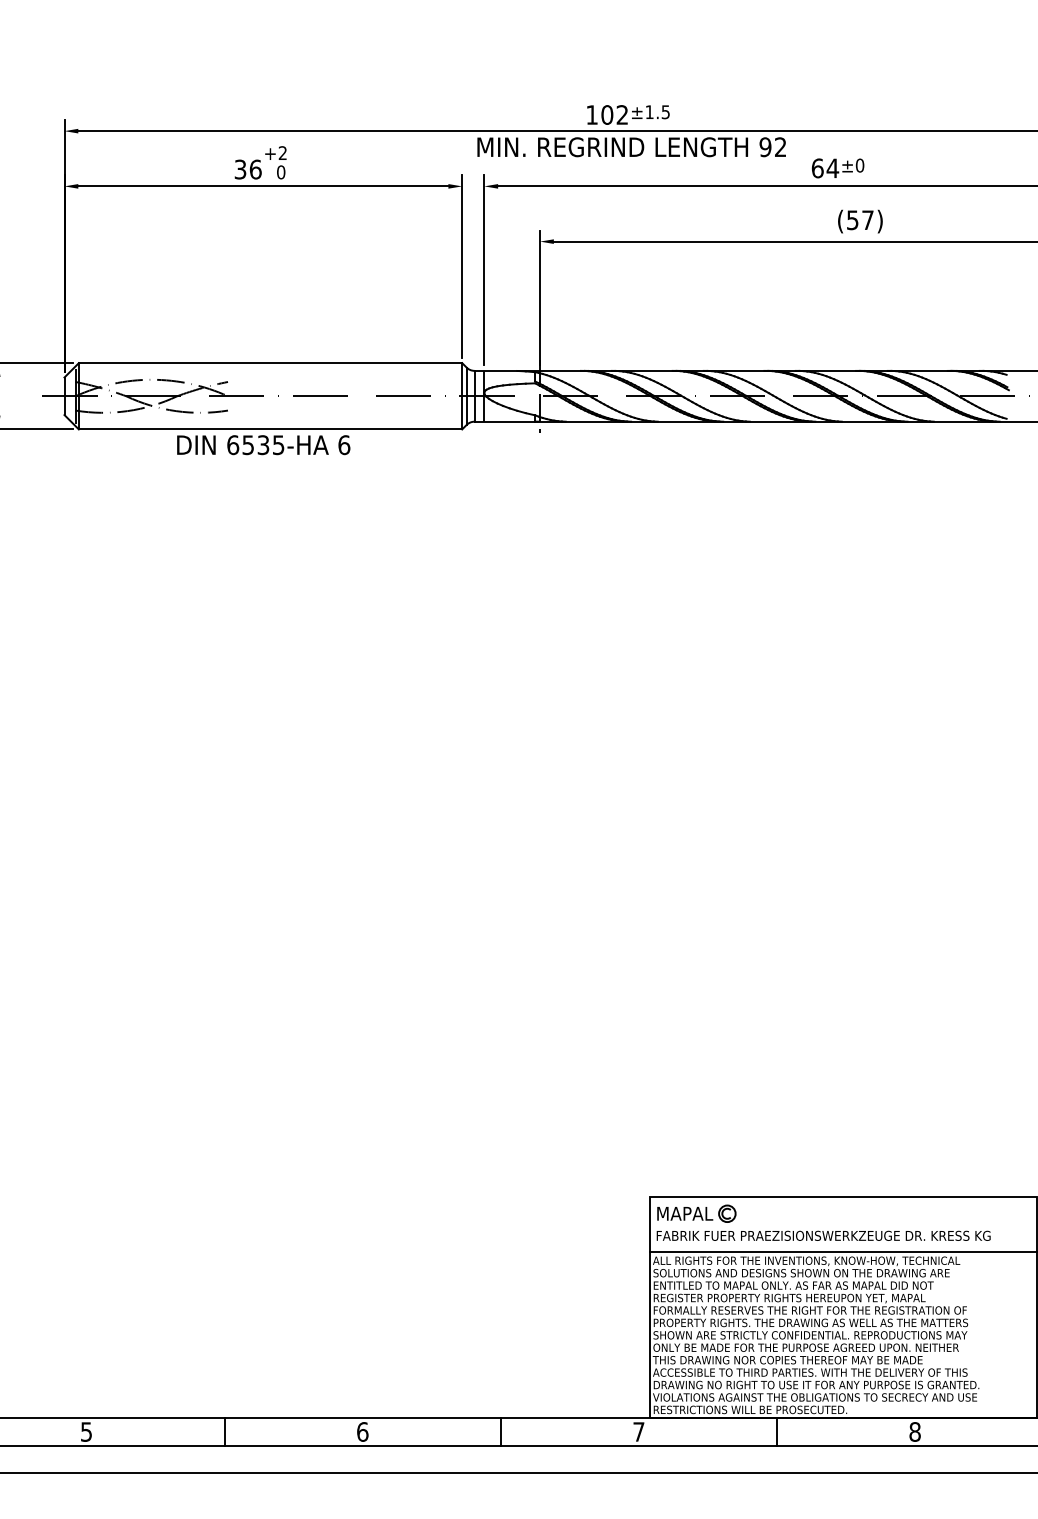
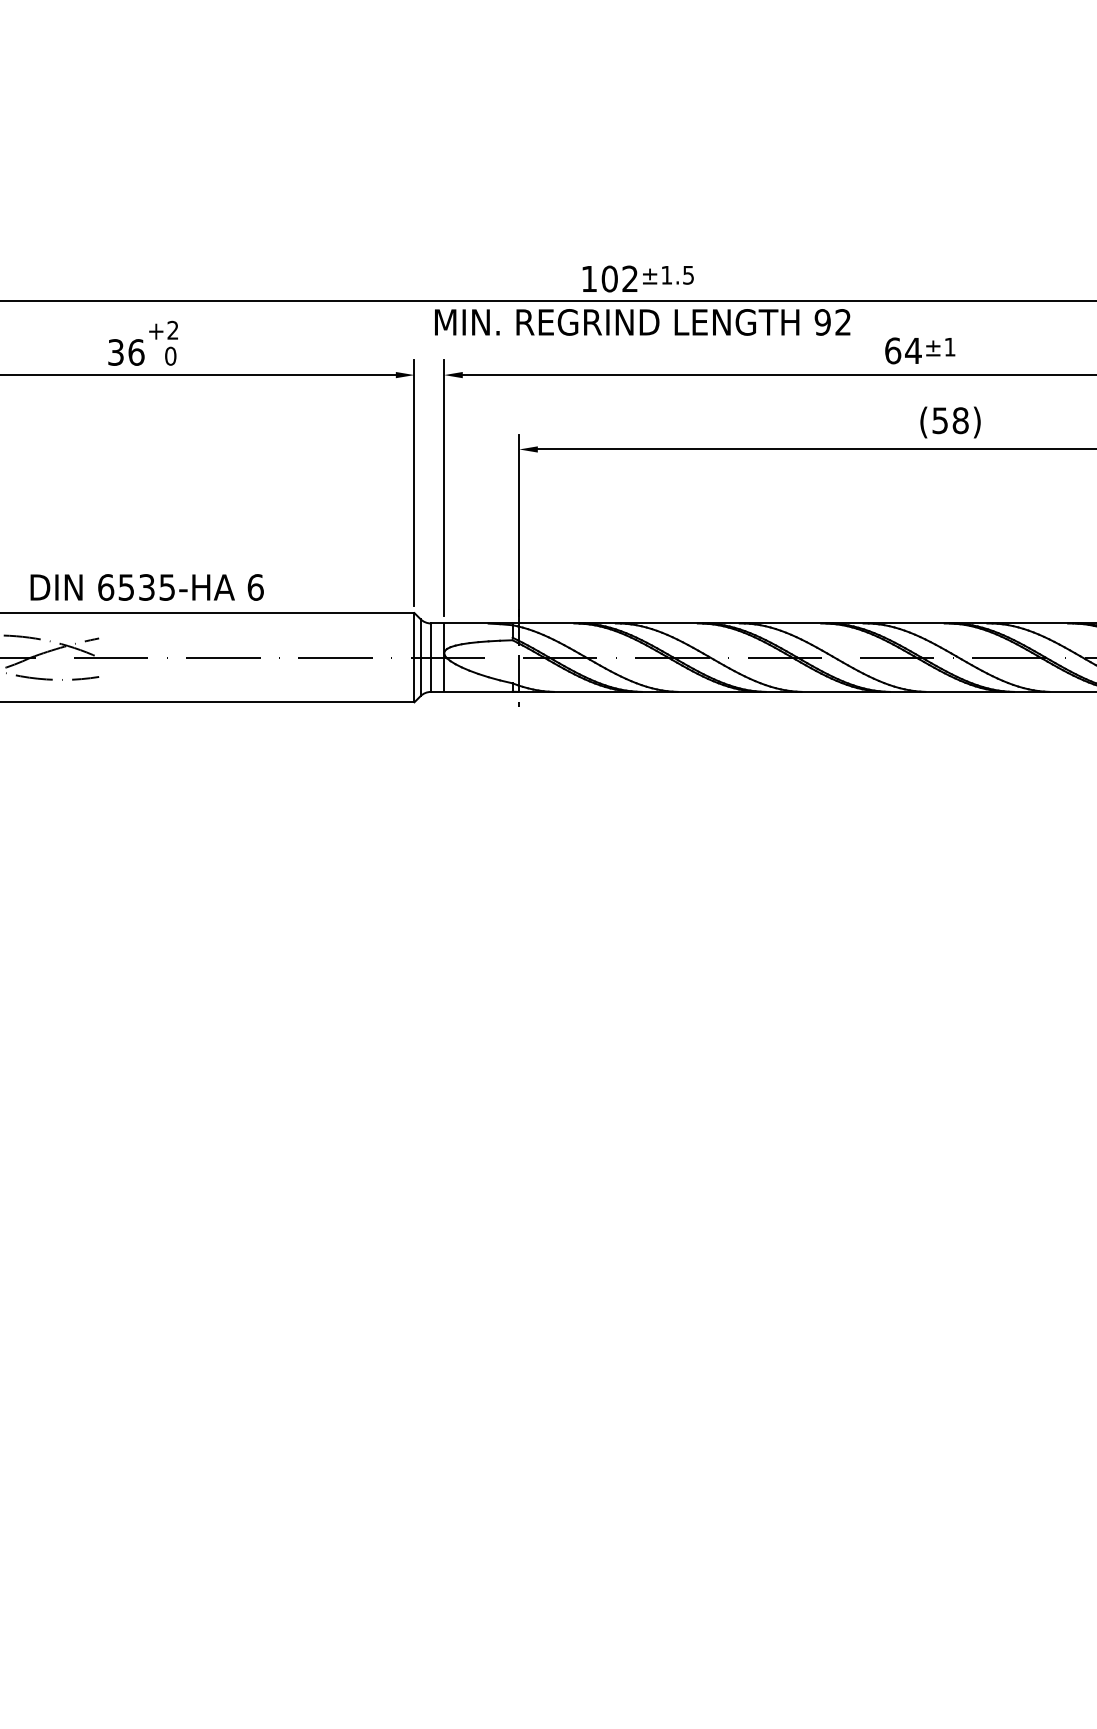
text: (859, 165) -> (949, 346), ±0 -> ±1
text: (867, 220) -> (960, 421), (57) -> (58)
text: (263, 445) -> (146, 587), moved

